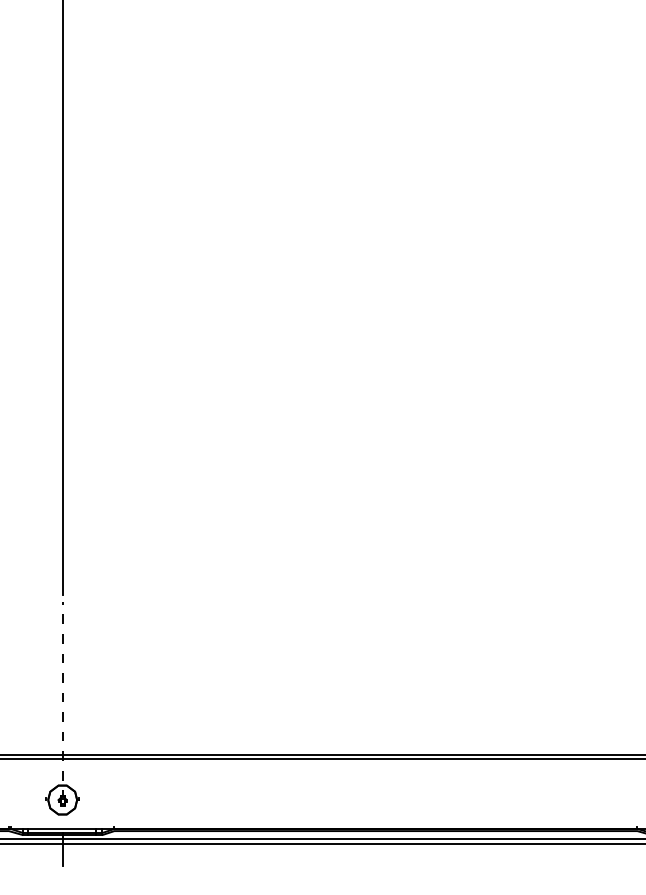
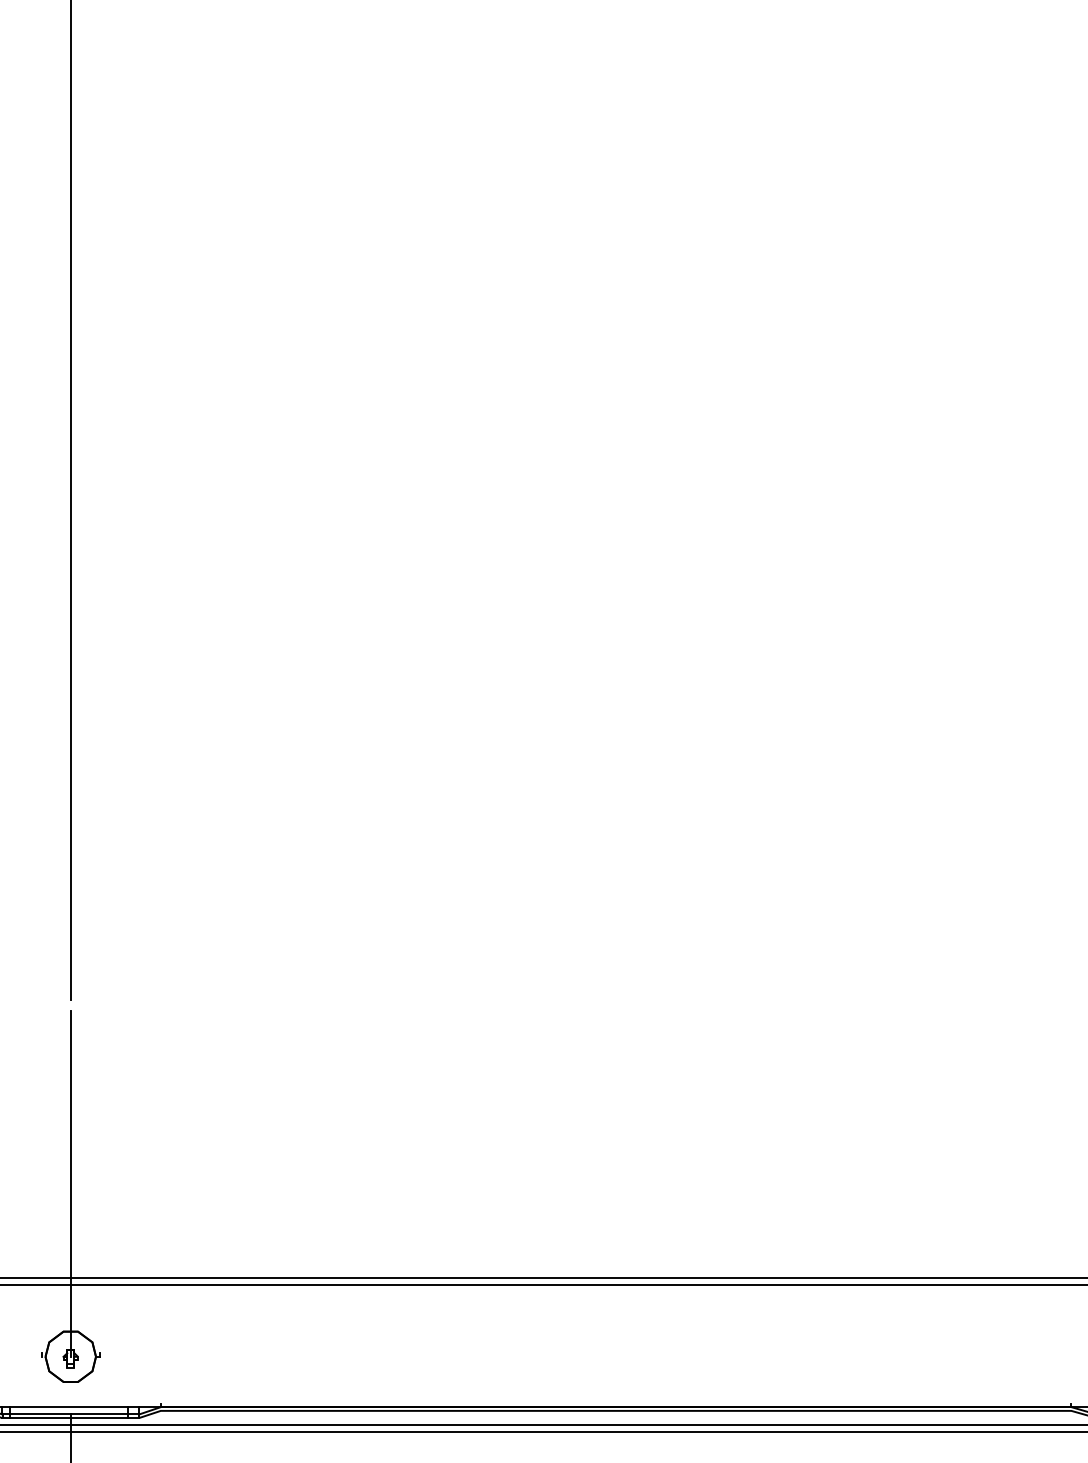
line: (62, 700) -> (70, 1183), dashed -> solid

